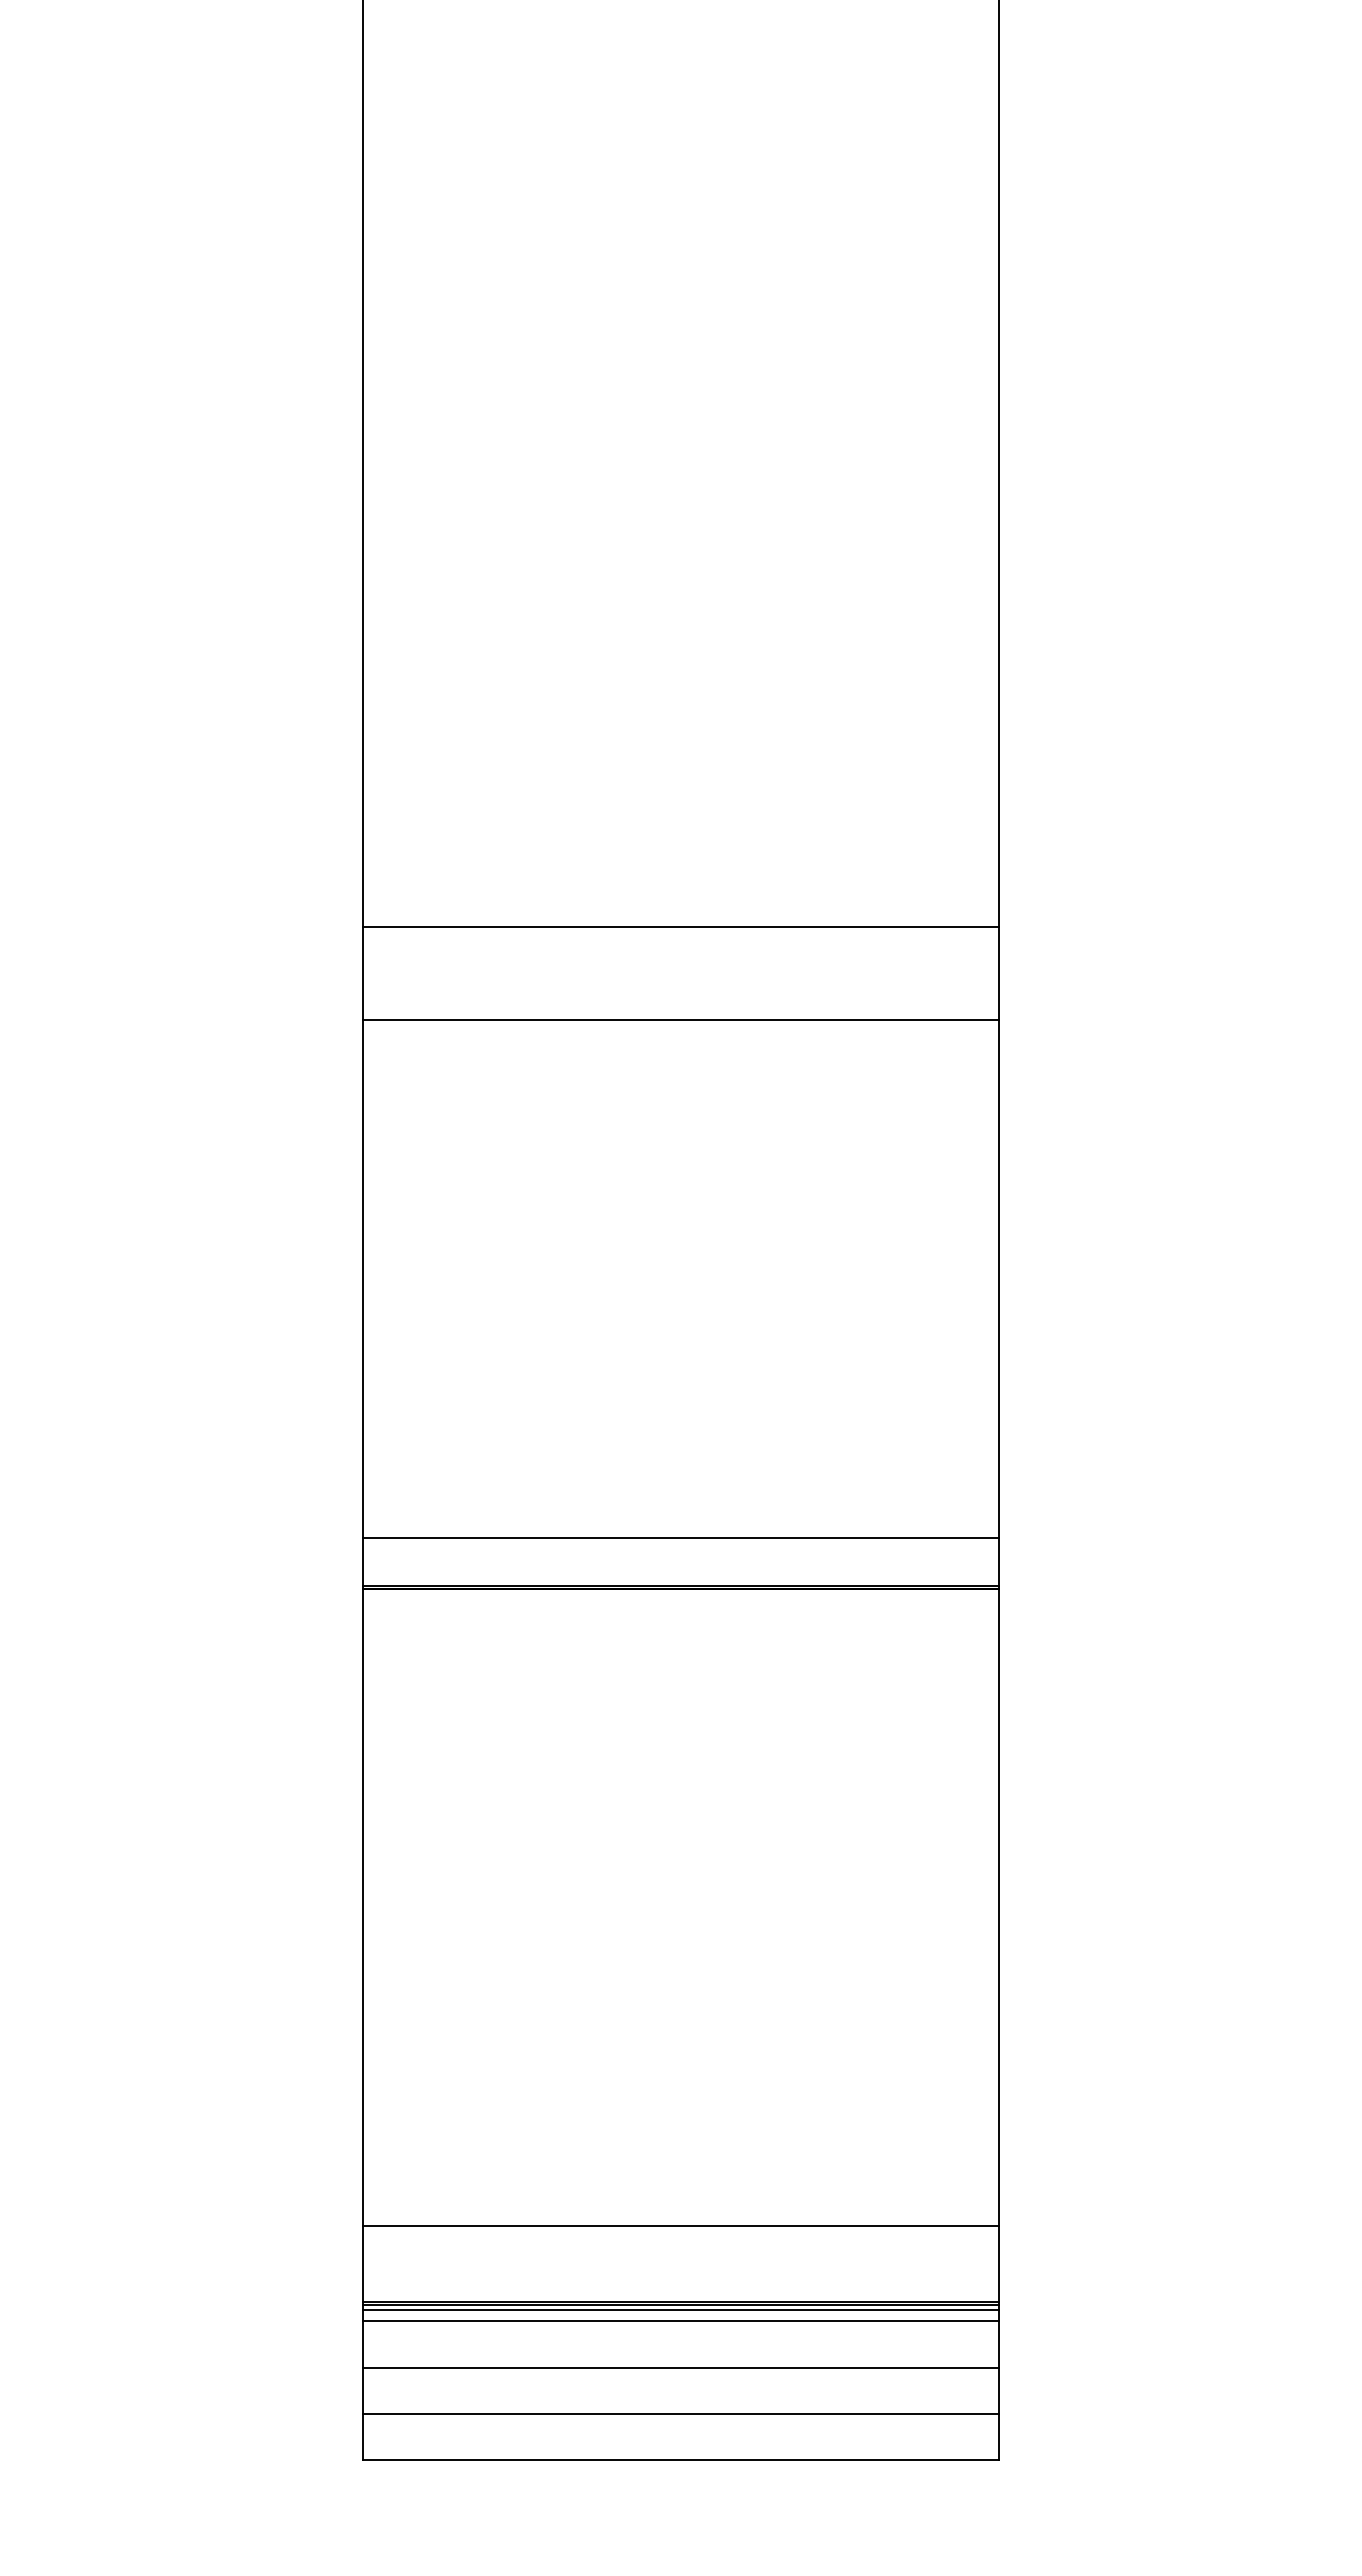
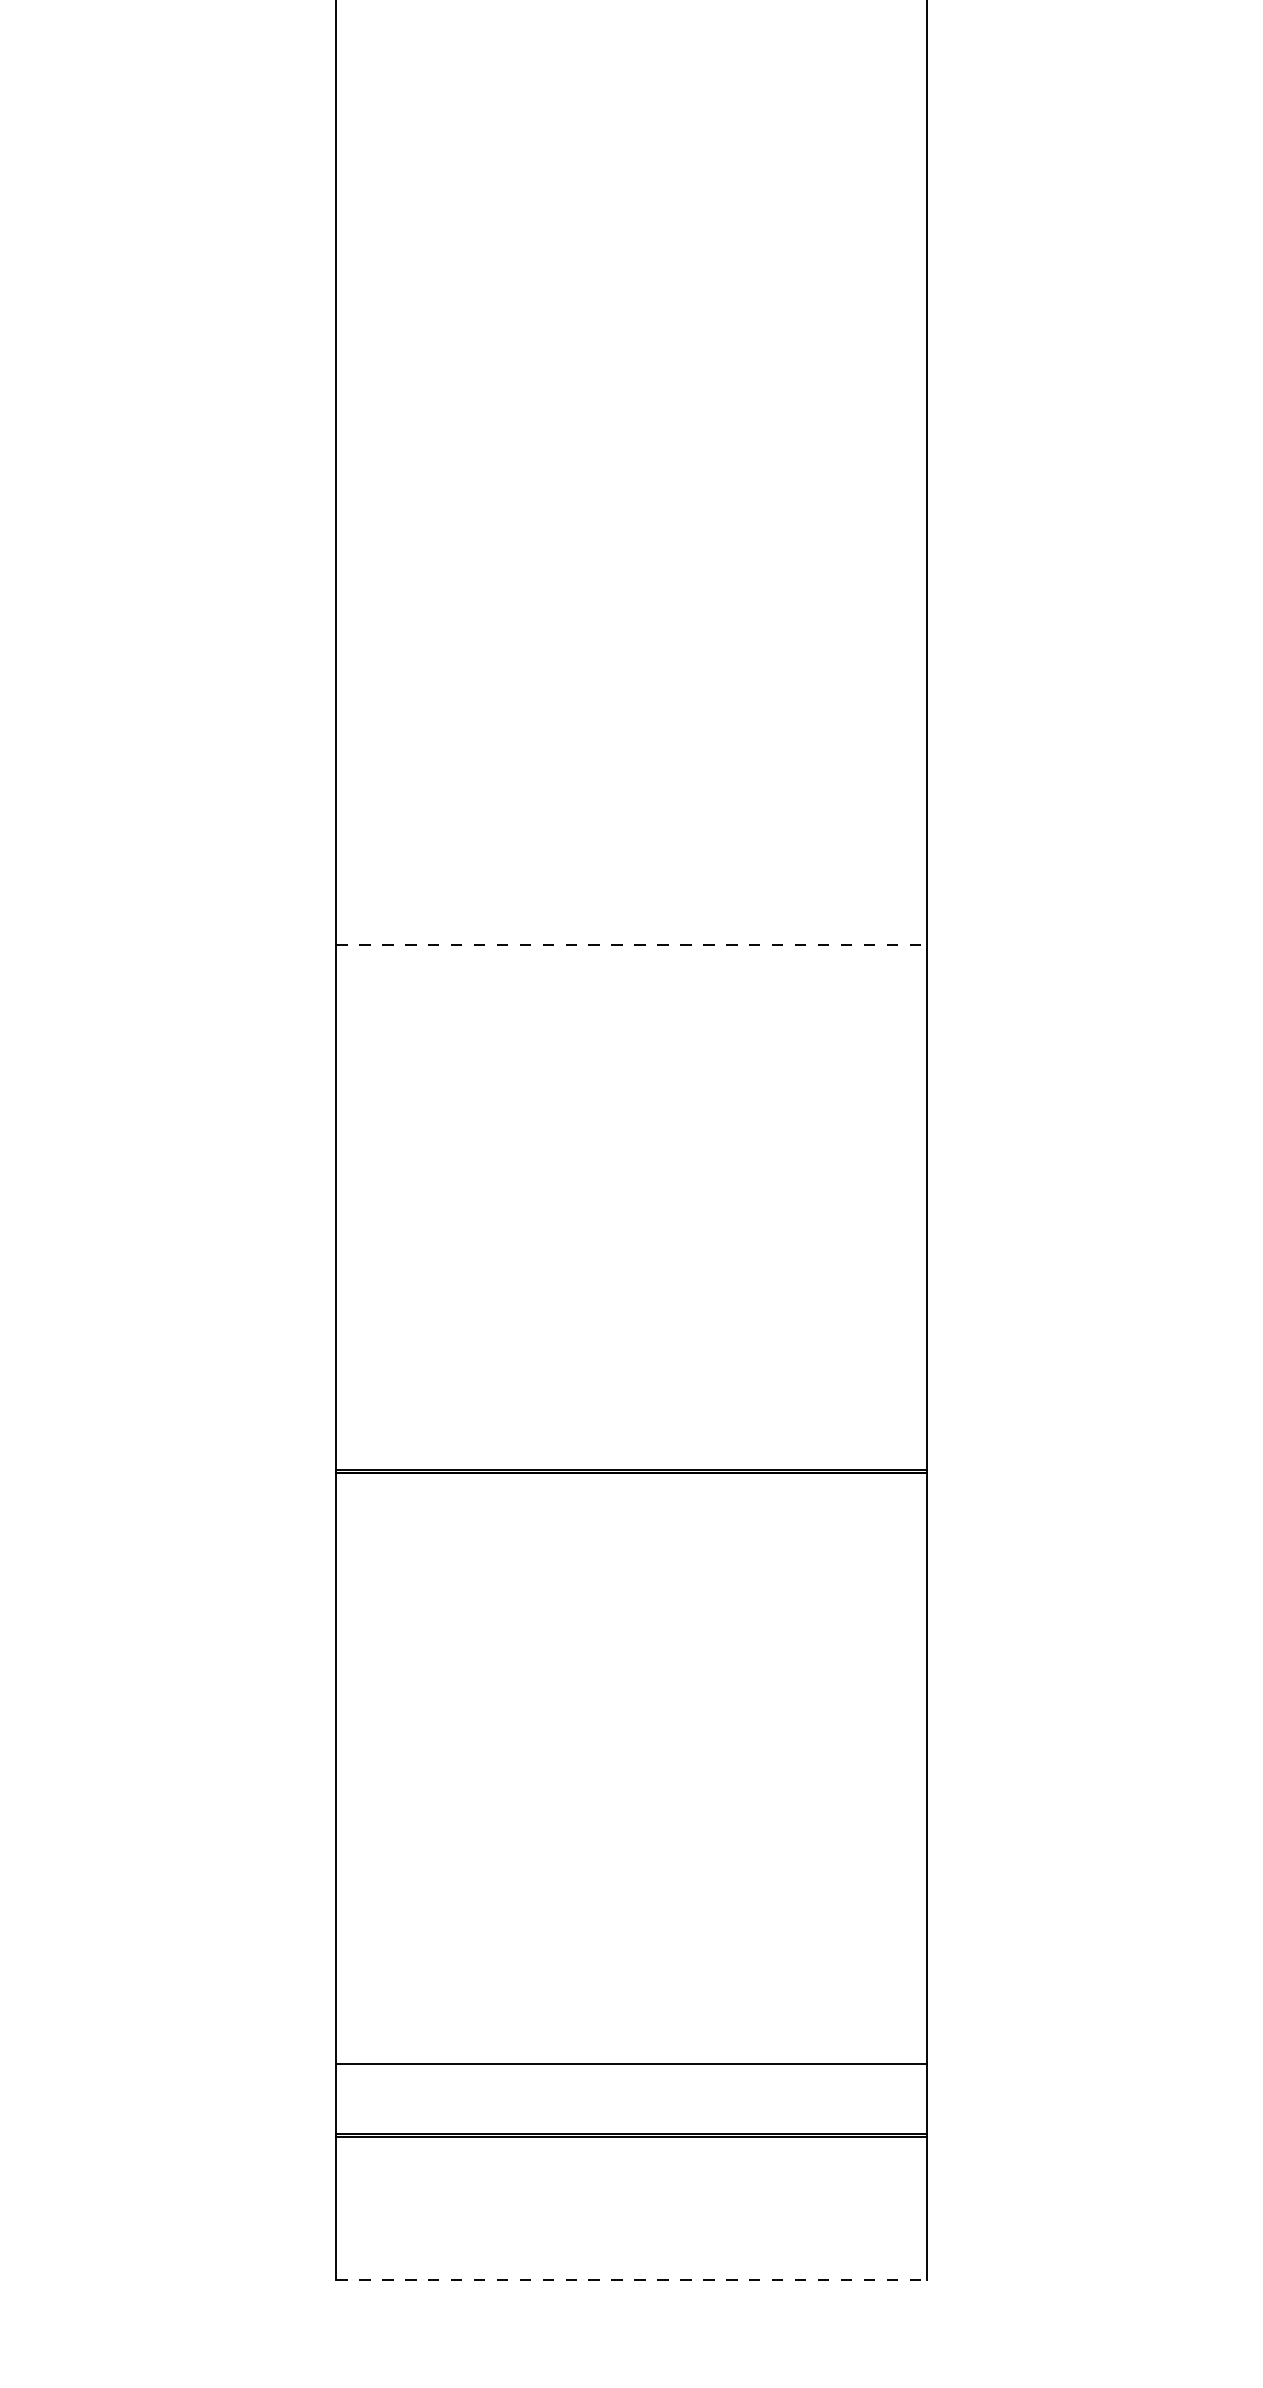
line: (680, 926) -> (631, 858), removed
line: (681, 1019) -> (631, 945), solid -> dashed
line: (680, 1537) -> (631, 1425), removed
line: (680, 2310) -> (631, 2142), removed
line: (680, 2320) -> (631, 2151), removed
line: (680, 2368) -> (631, 2195), removed
line: (680, 2414) -> (631, 2238), removed
line: (681, 2459) -> (631, 2280), solid -> dashed

